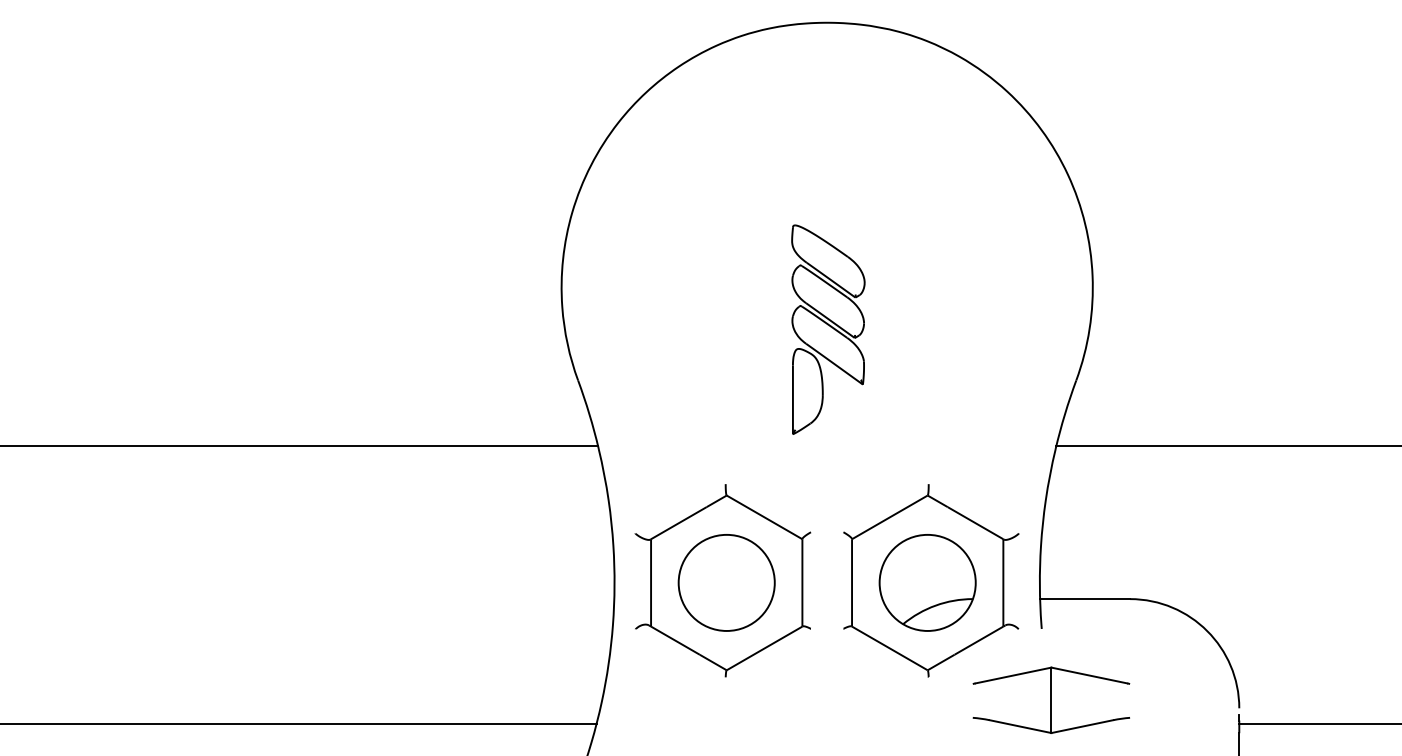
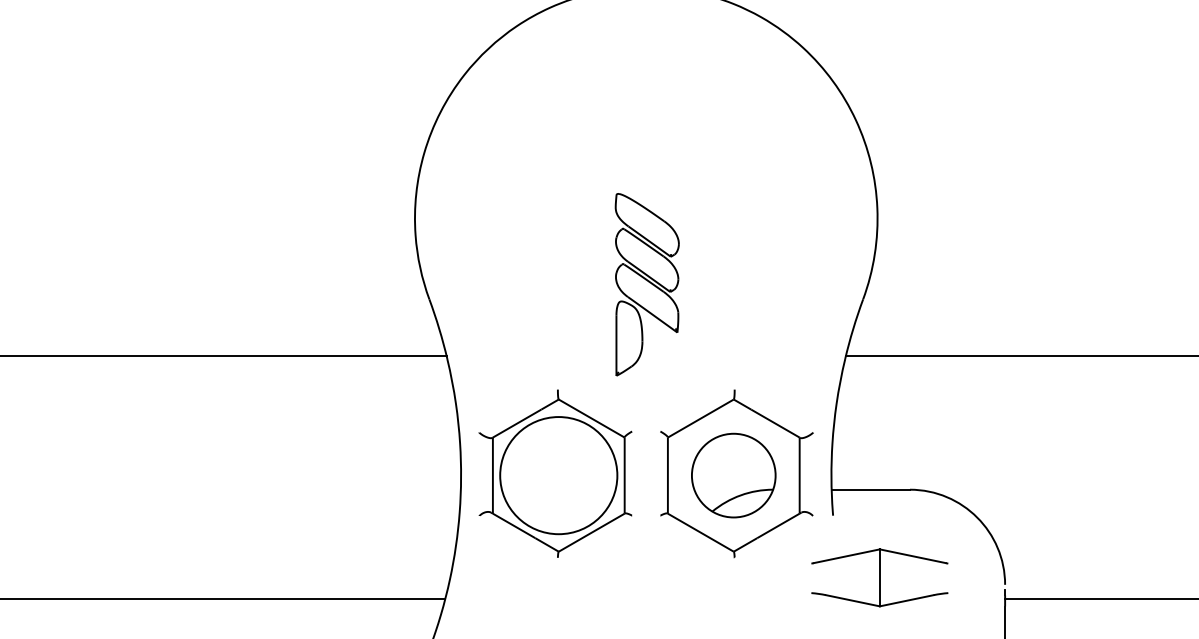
part: (828, 329) -> (647, 284), moved
circle: (726, 582) -> (558, 475), size x1.4
part: (1051, 699) -> (879, 577), moved

